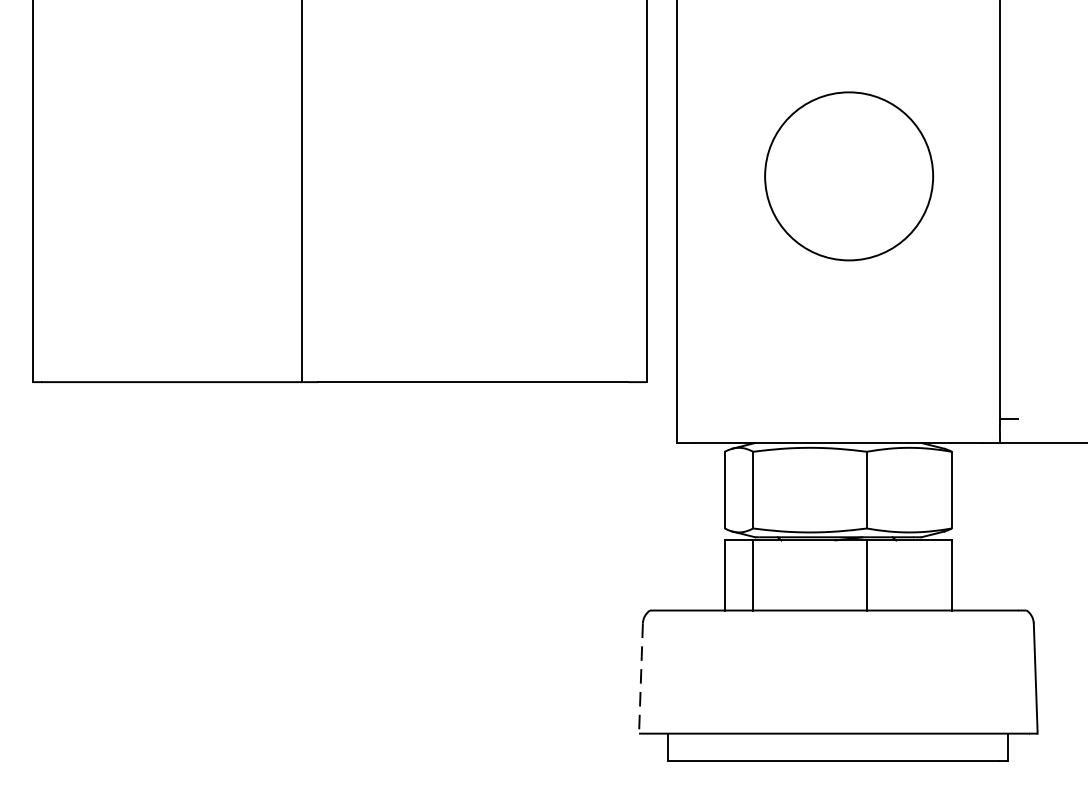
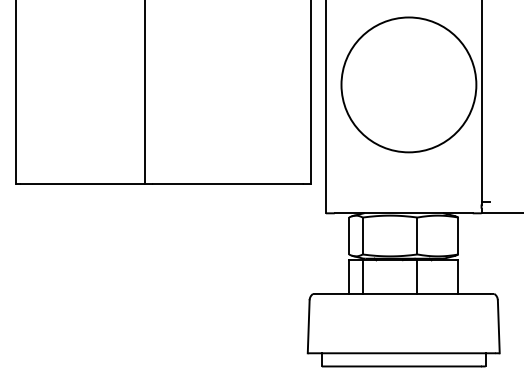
circle: (848, 175) -> (408, 84), size x1.67
line: (640, 678) -> (308, 326), dashed -> solid

